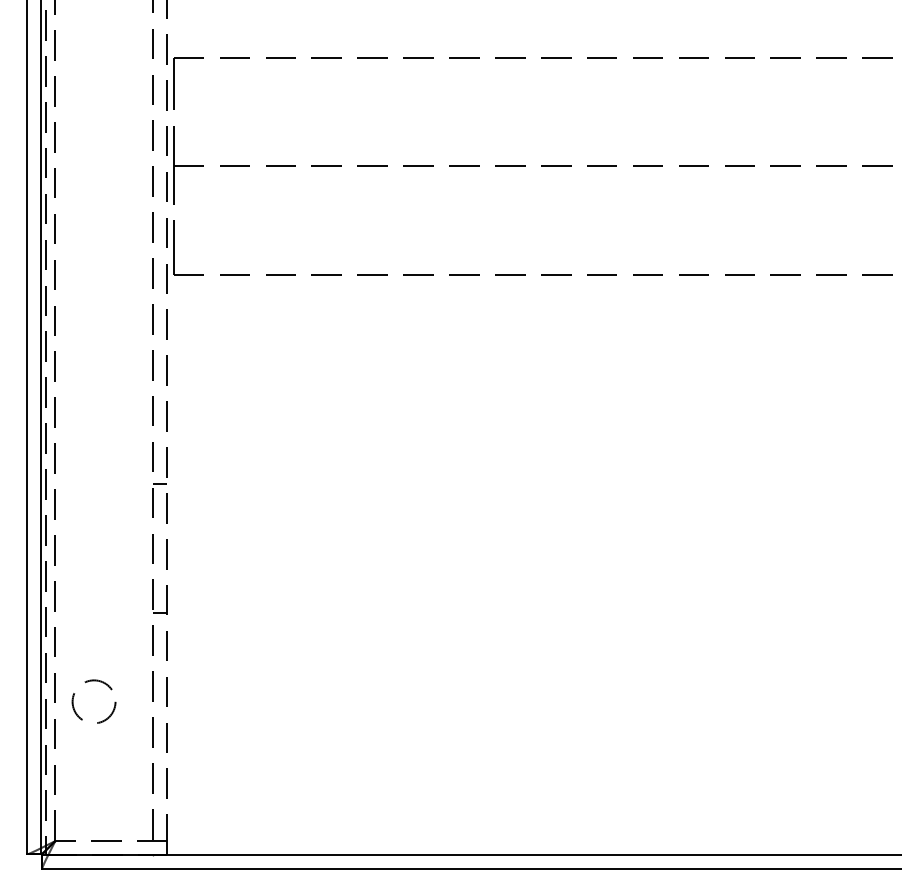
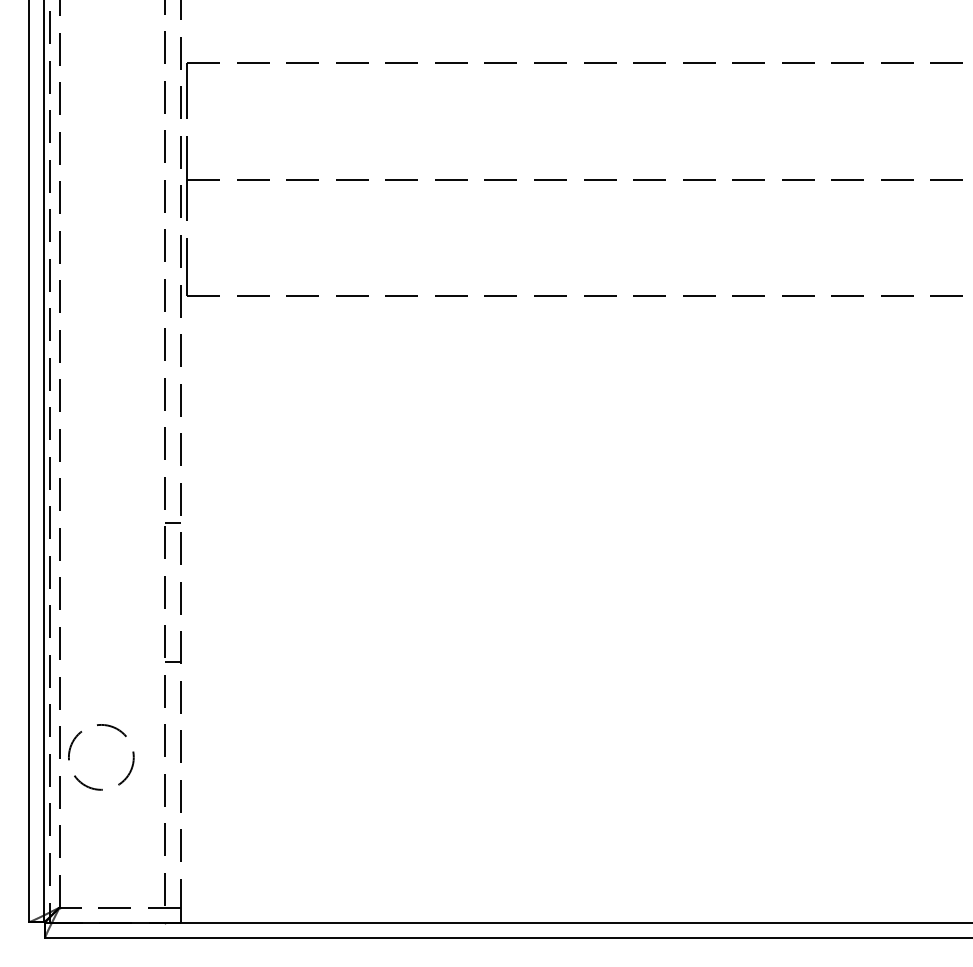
circle: (94, 701) -> (101, 757), size x1.4

